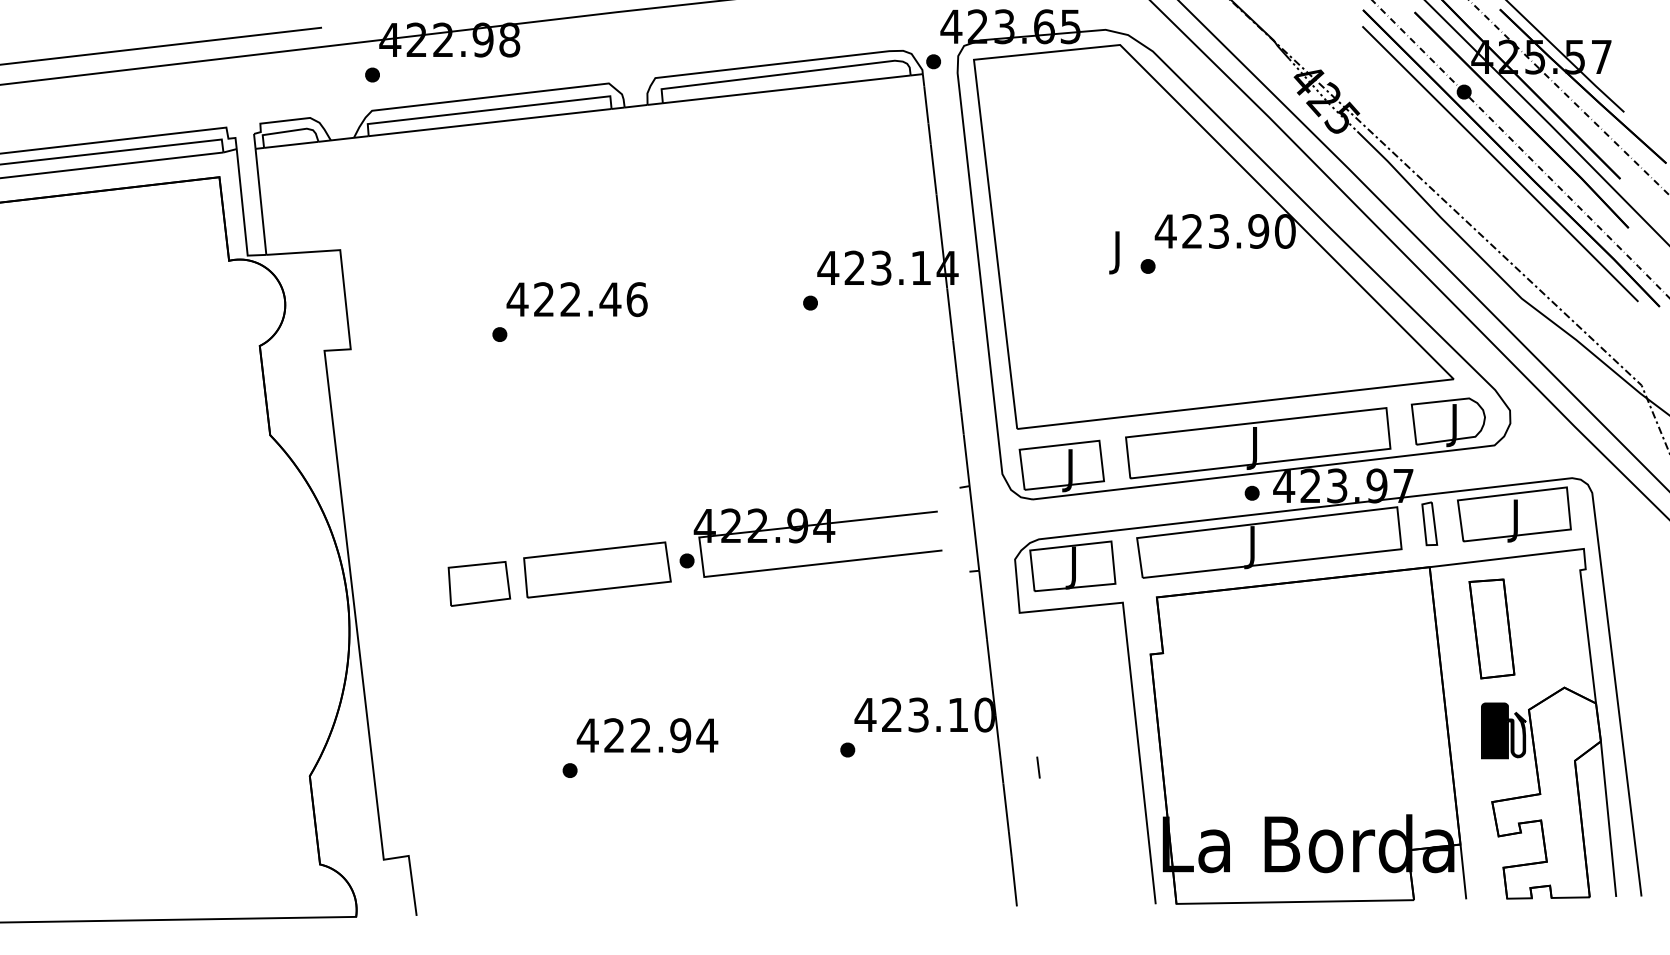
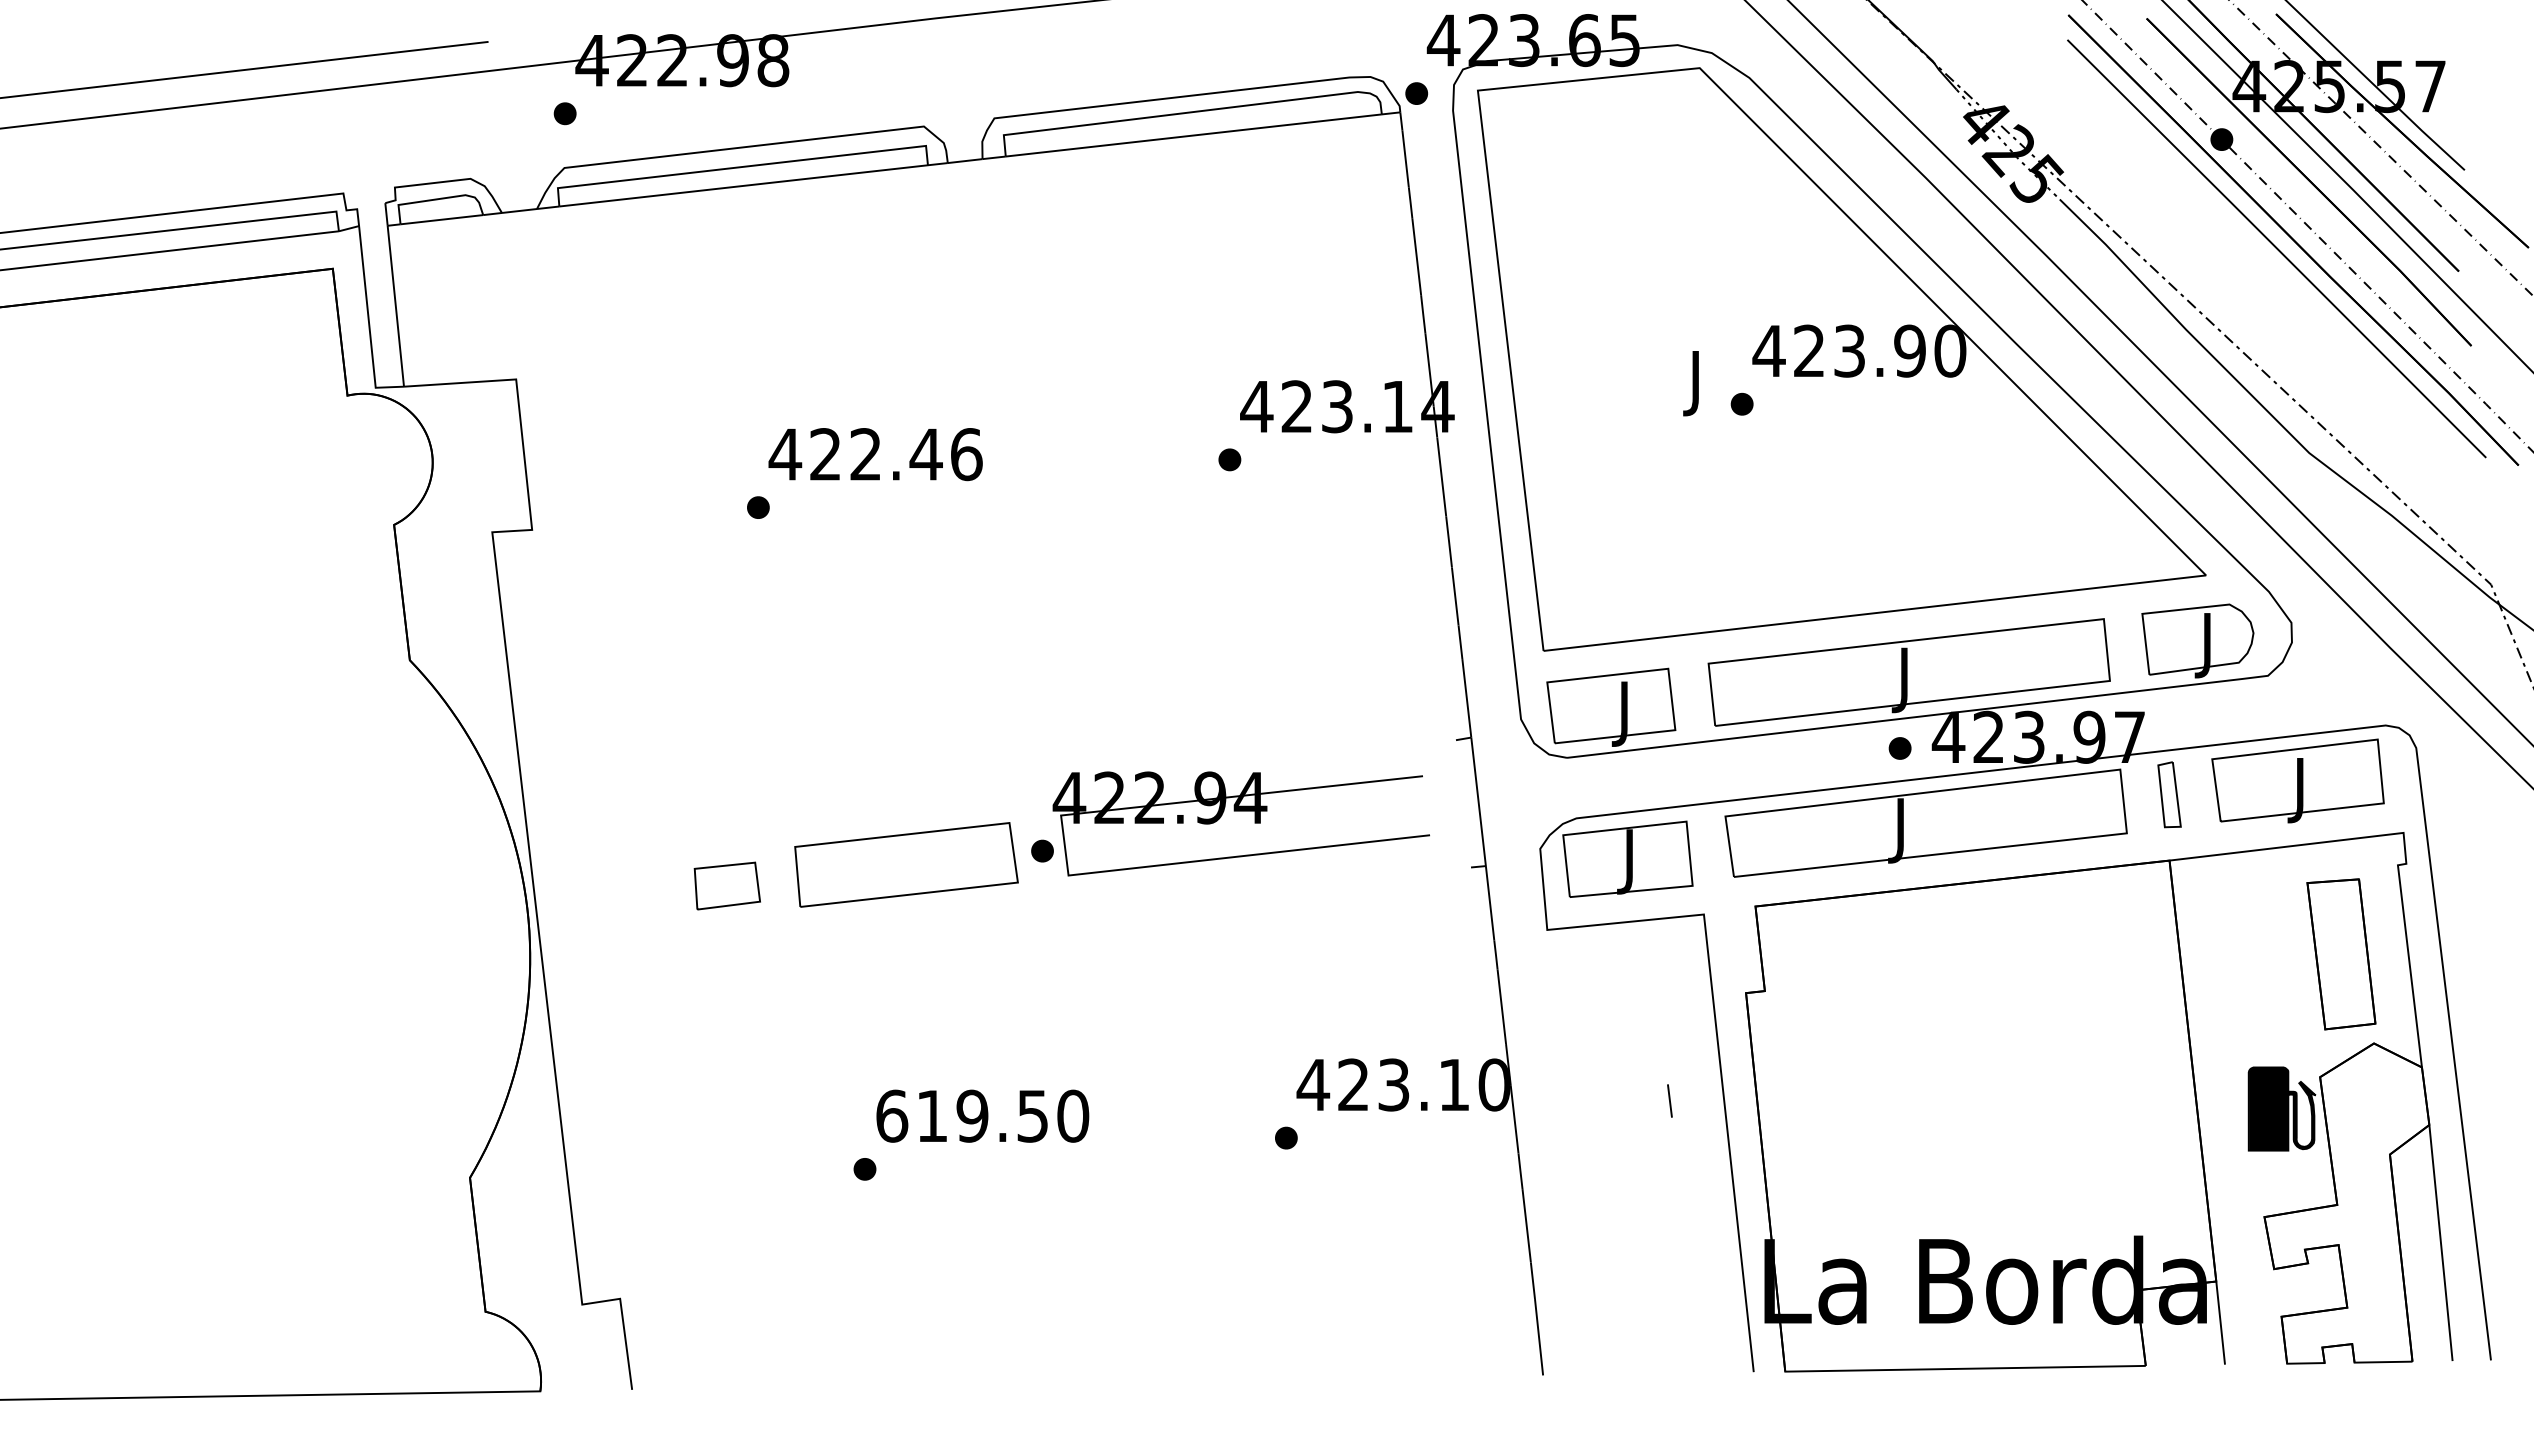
part: (479, 583) -> (727, 885), size x0.7
part: (1491, 628) -> (2340, 953), moved
text: (647, 735) -> (982, 1116), 422.94 -> 619.50
line: (1038, 767) -> (1669, 1100), moved

